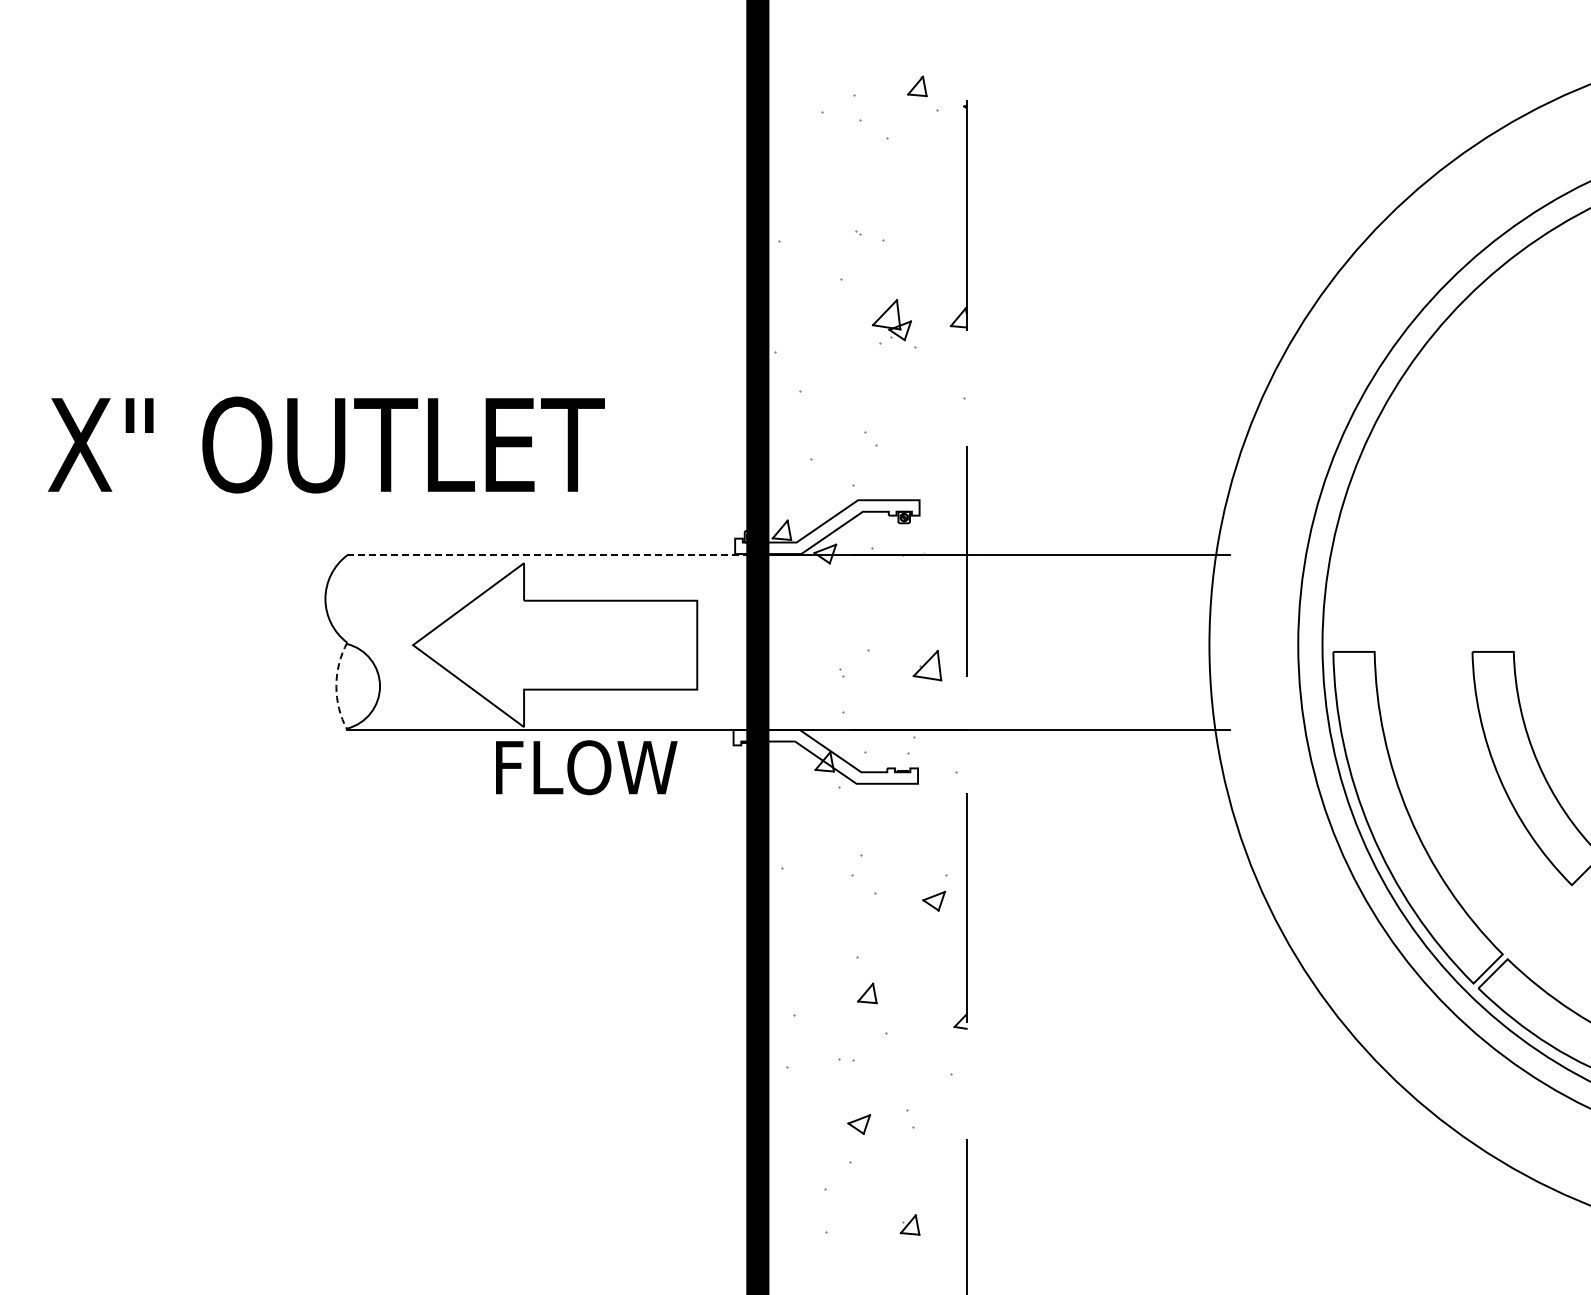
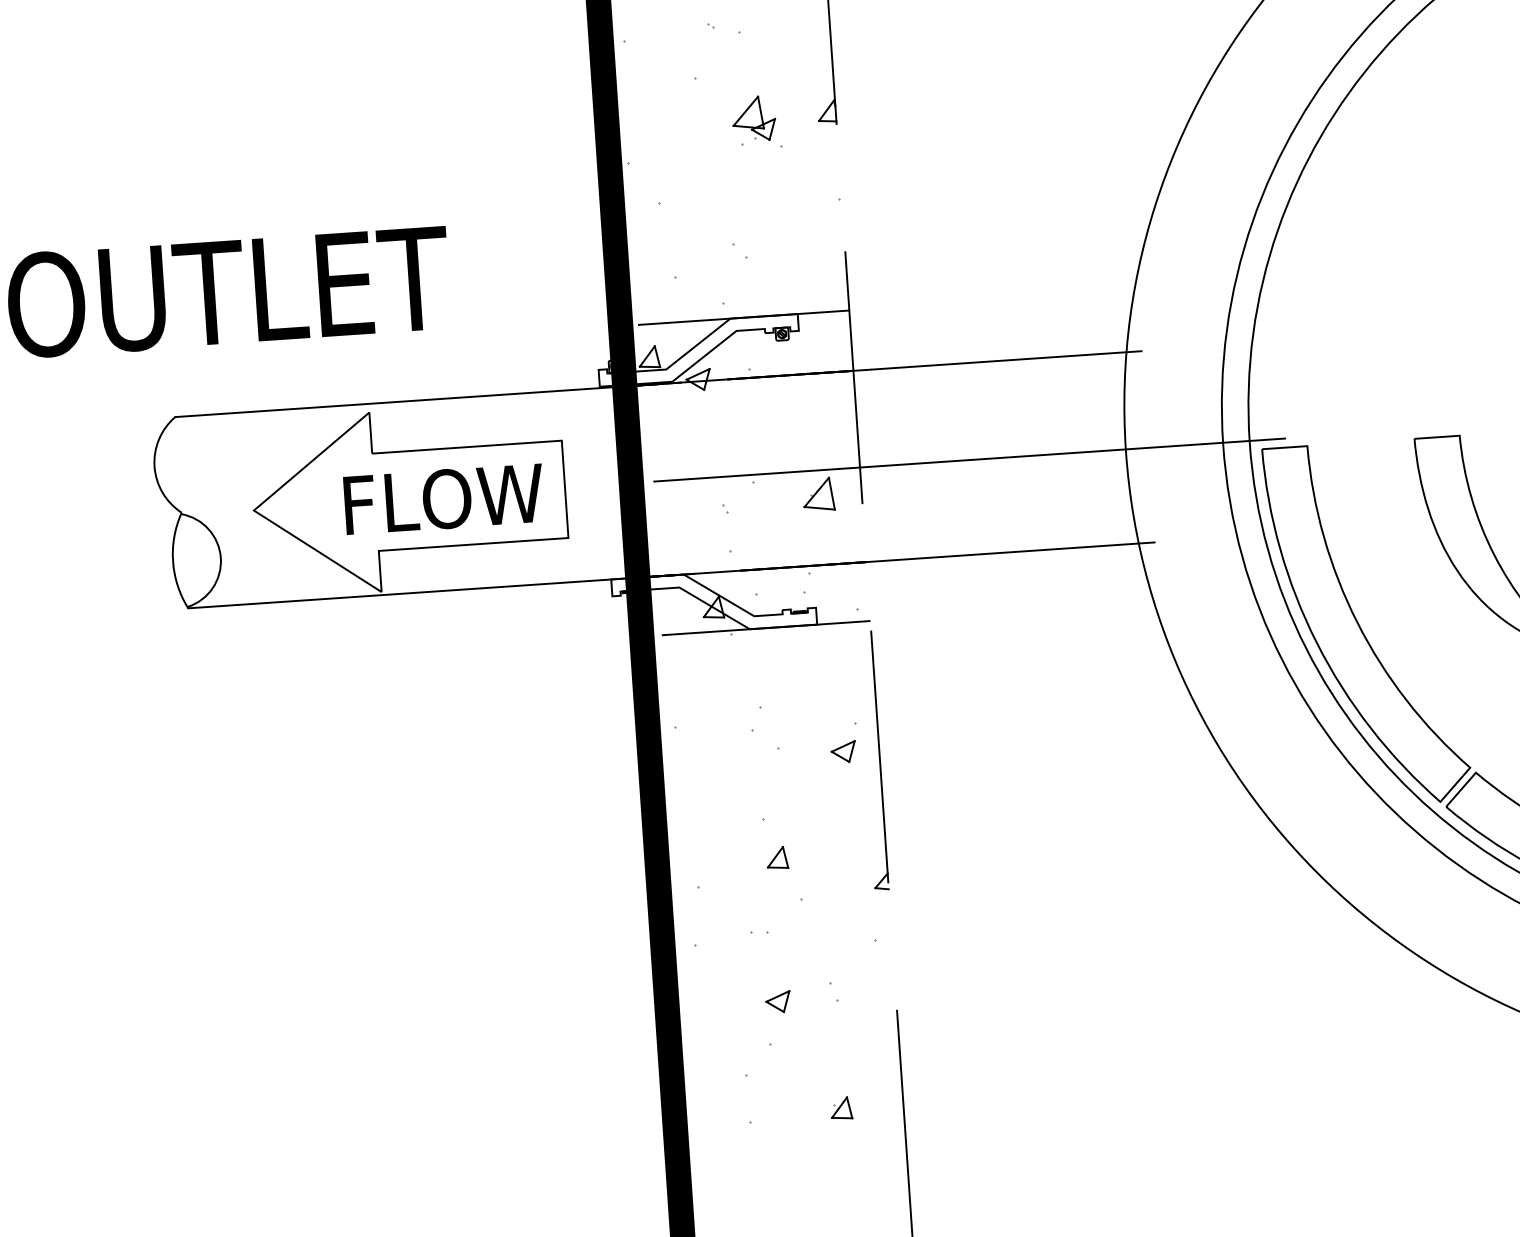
line: (869, 500) -> (742, 318), added
line: (553, 555) -> (401, 401), dashed -> solid
line: (1066, 643) -> (969, 459), added
arc: (336, 686) -> (173, 561), dashed -> solid
text: (586, 767) -> (443, 499), moved
line: (871, 783) -> (766, 627), added

